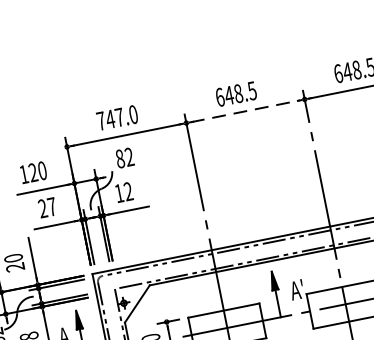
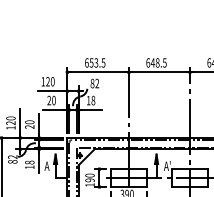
line: (245, 111) -> (159, 72), dashed -> solid
text: (117, 116) -> (95, 62), 747.0 -> 653.5
text: (128, 191) -> (93, 100), 12 -> 18
text: (51, 206) -> (53, 100), 27 -> 20

